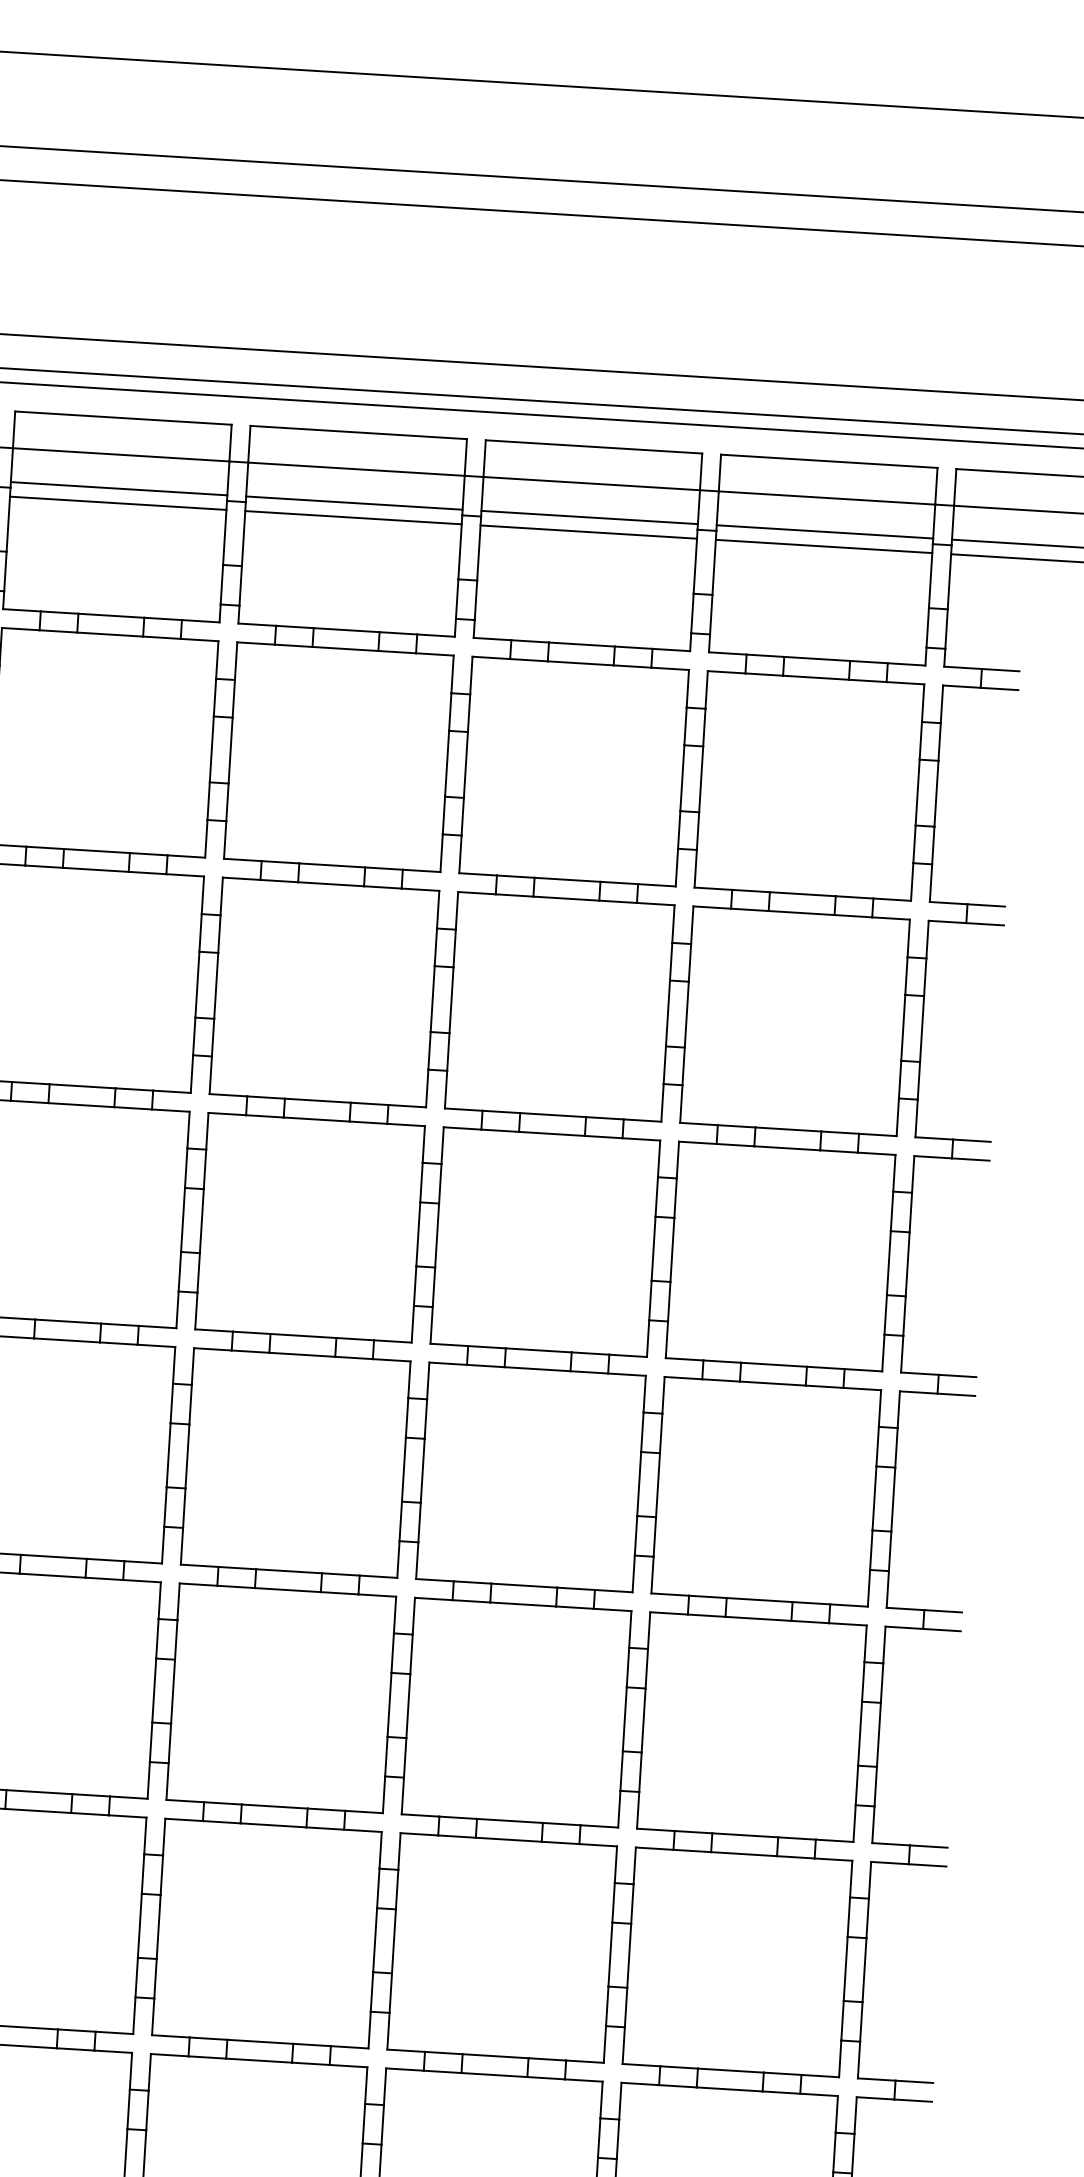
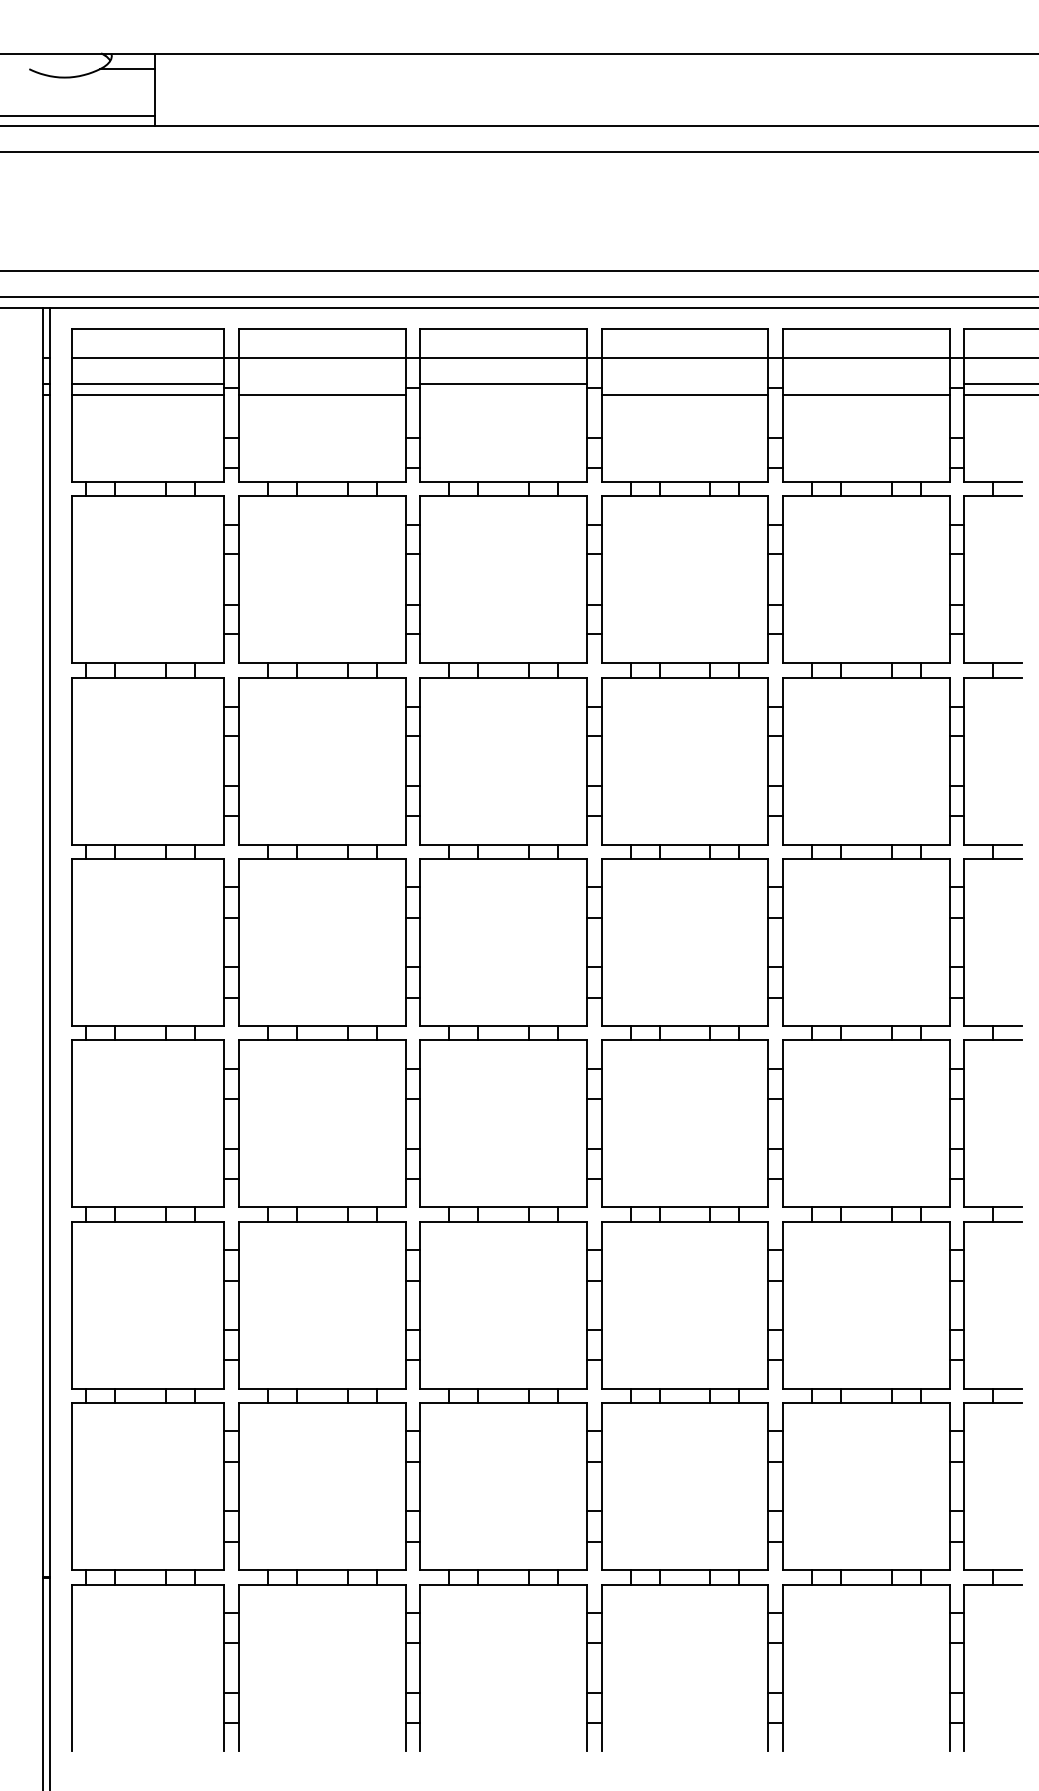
line: (118, 488) -> (321, 383), removed
line: (589, 517) -> (684, 383), removed
line: (353, 518) -> (503, 395), removed
line: (823, 531) -> (865, 383), removed

